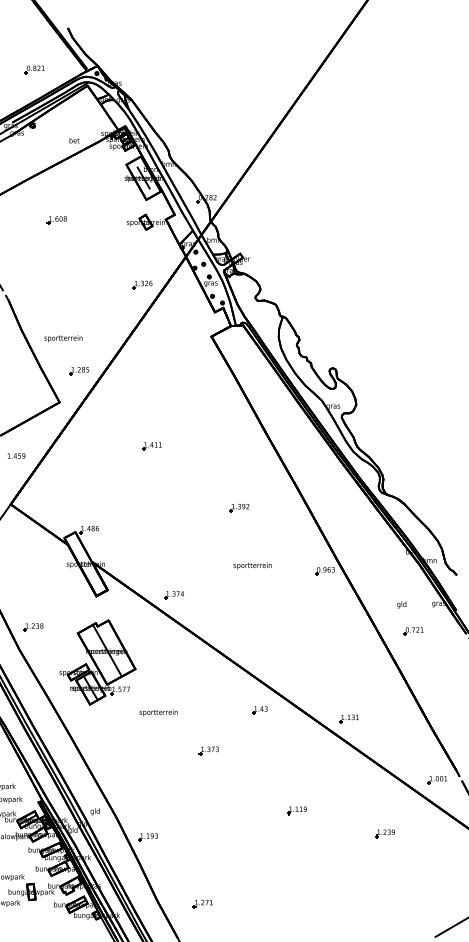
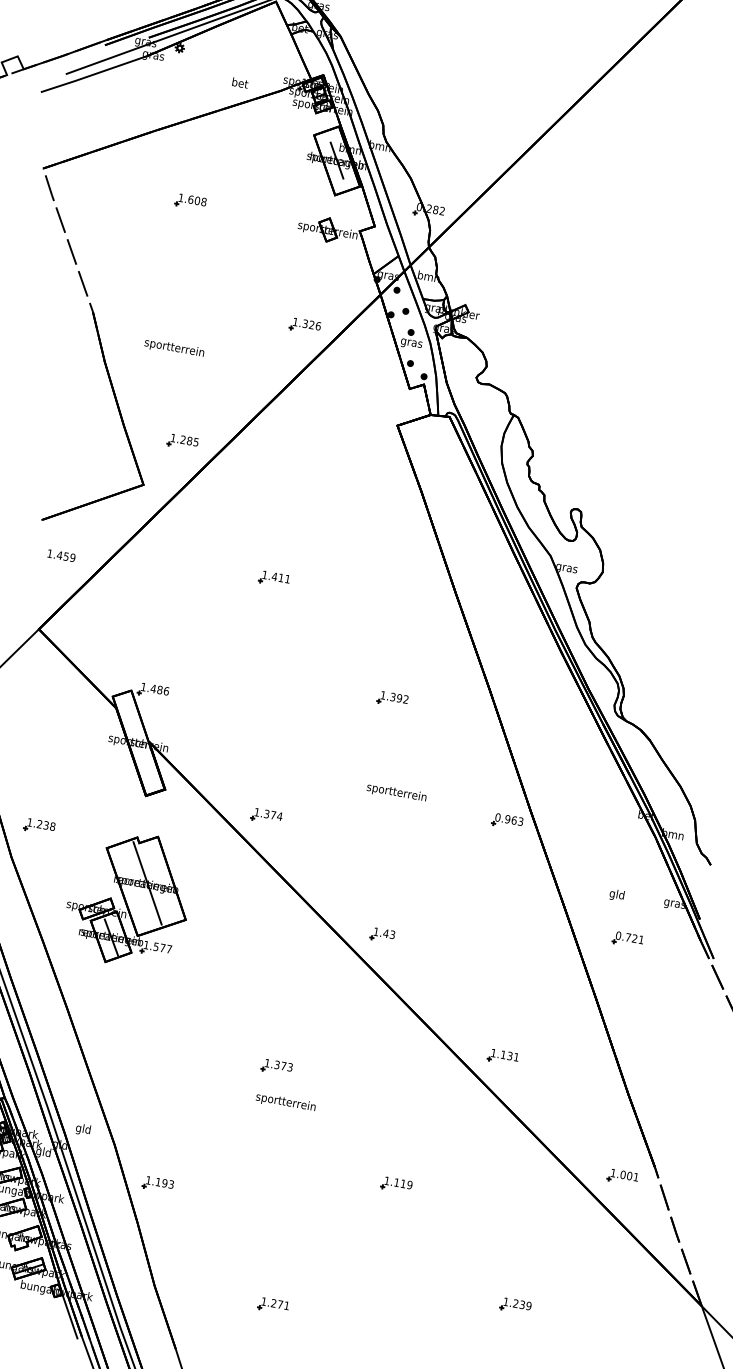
text: (63, 338) -> (174, 348), moved
part: (259, 710) -> (381, 935), moved
text: (158, 712) -> (285, 1102), moved
part: (384, 833) -> (514, 1305), moved
part: (202, 903) -> (273, 1304), moved

